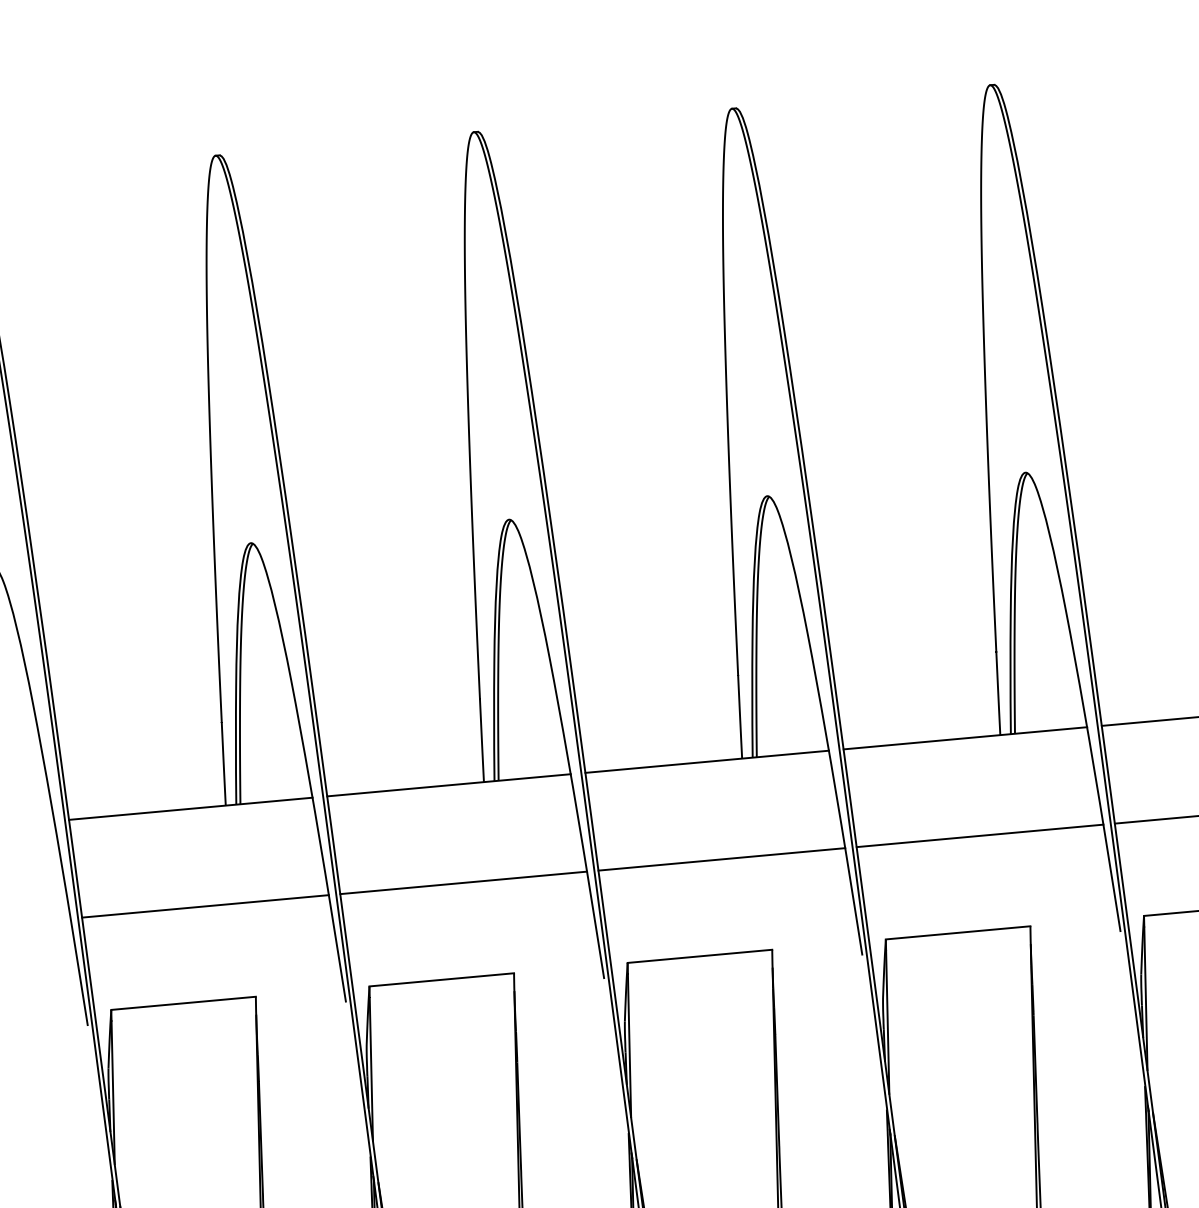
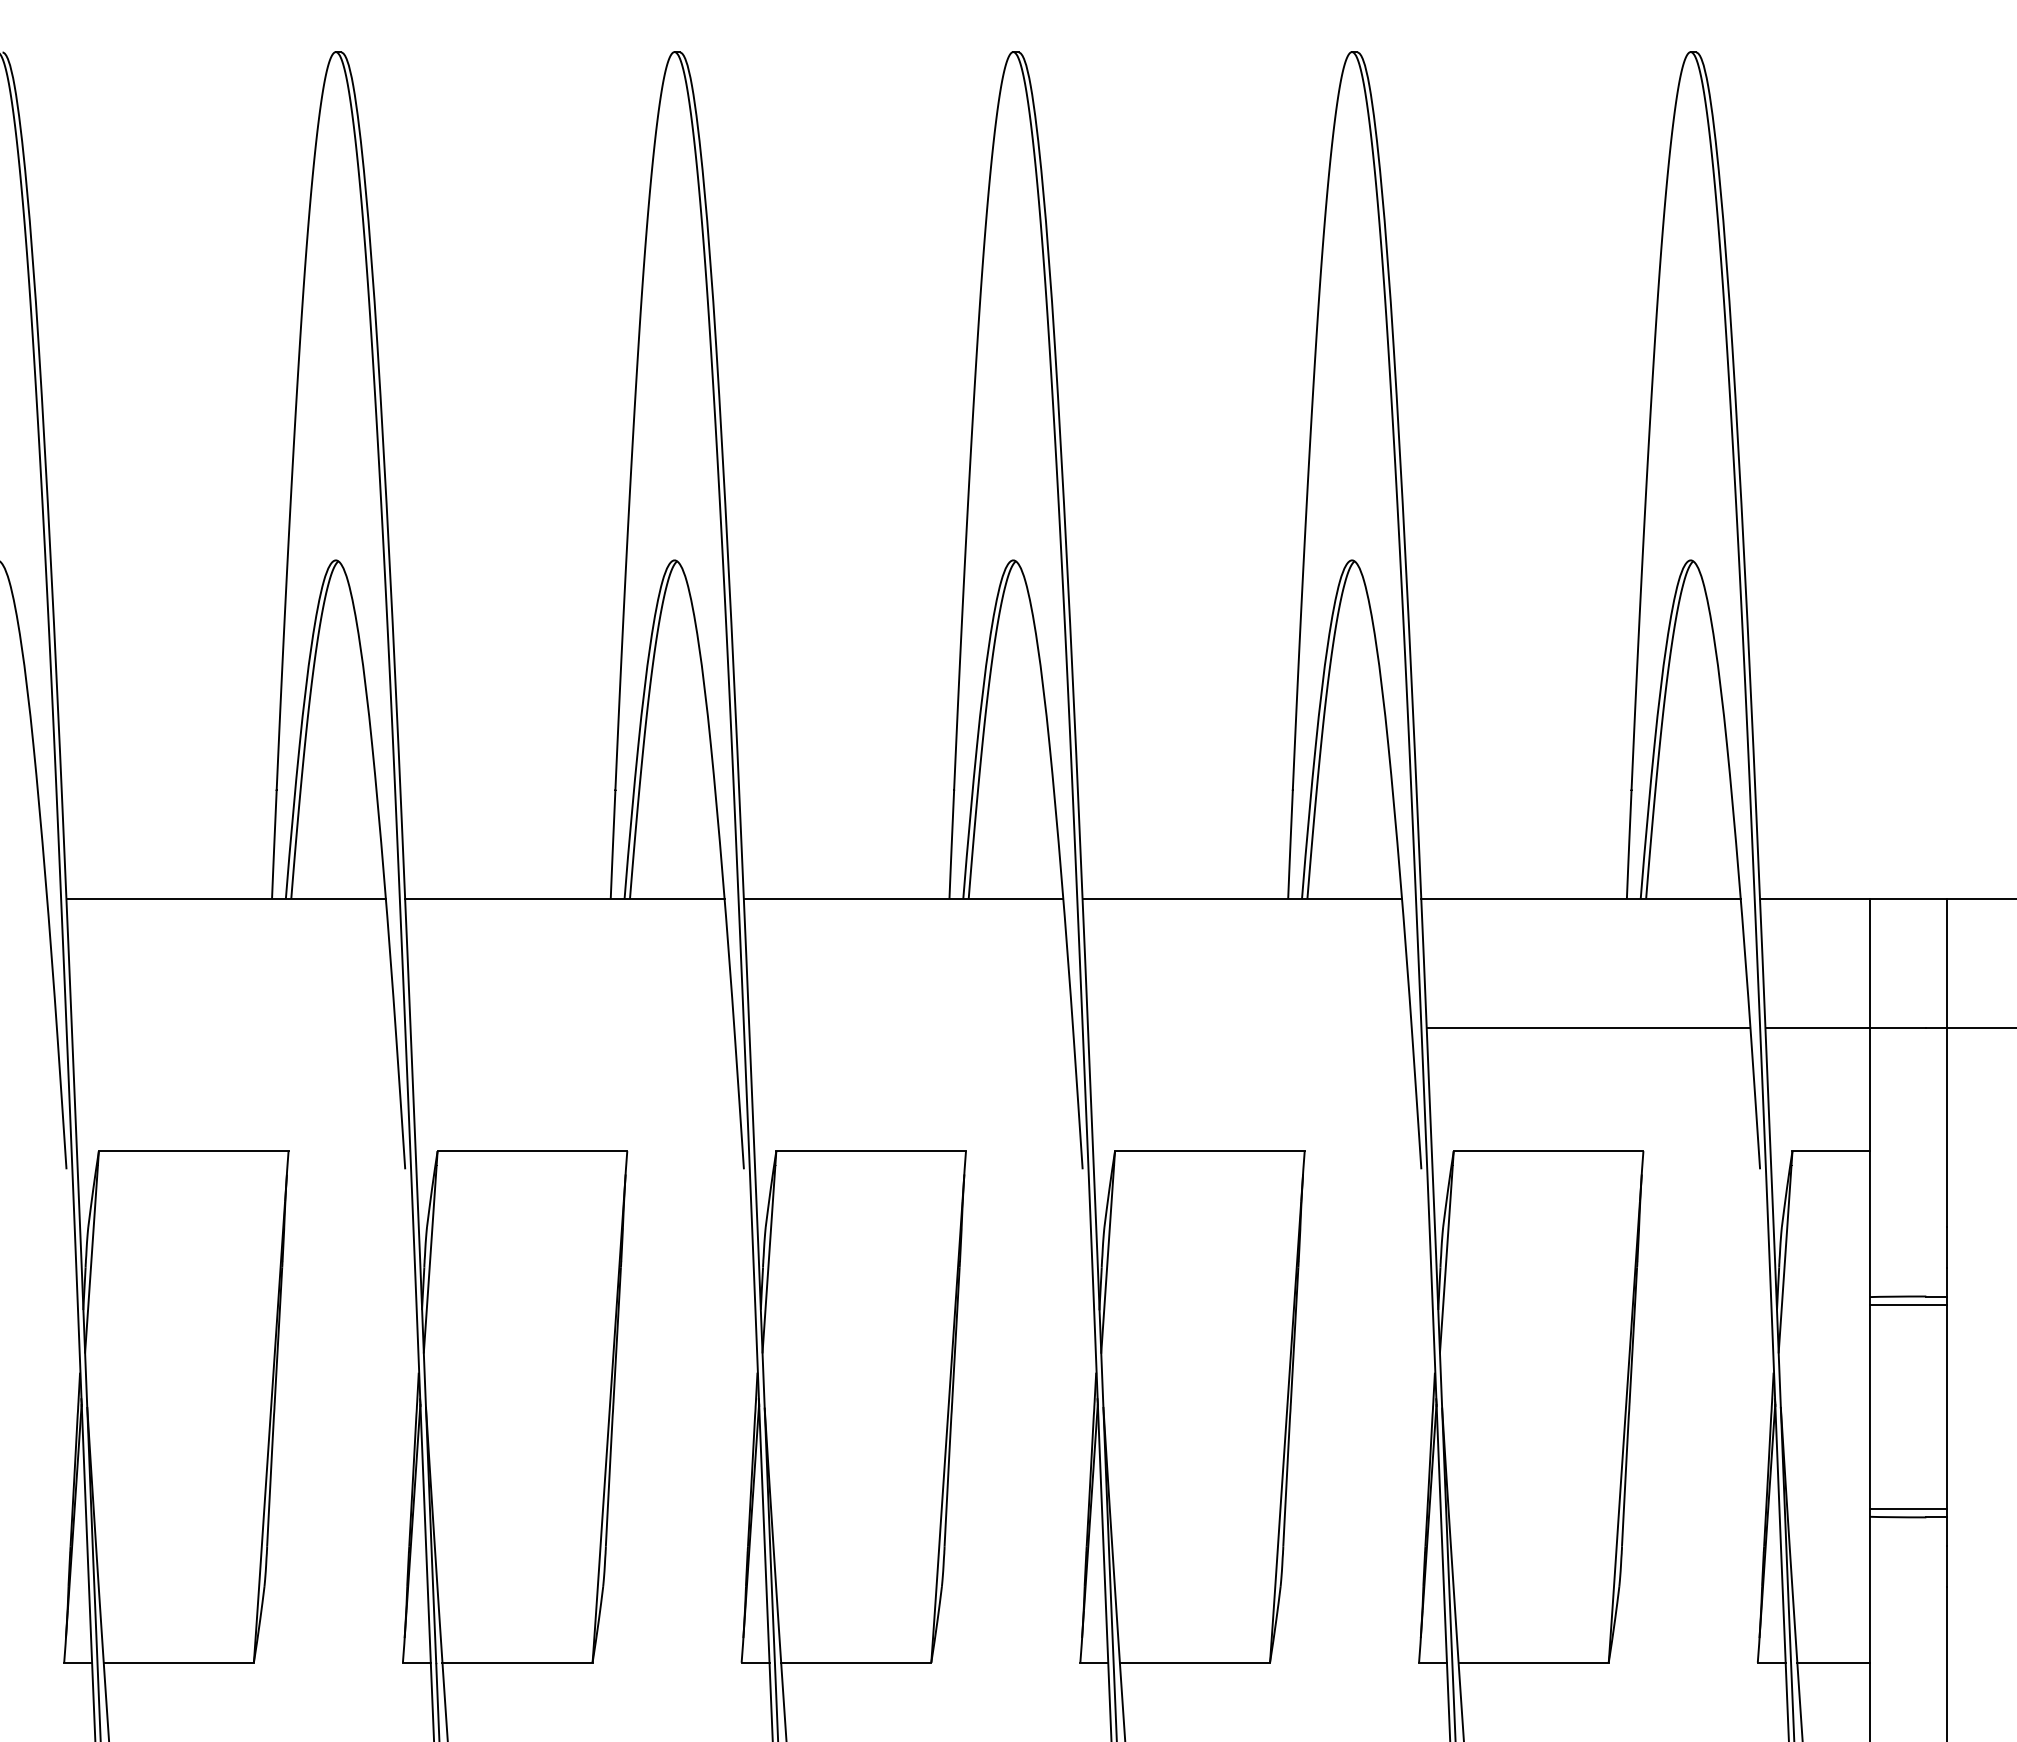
line: (979, 835) -> (1249, 1027), removed
line: (722, 859) -> (911, 1027), removed
line: (463, 882) -> (572, 1027), removed
line: (205, 906) -> (233, 1027), removed

